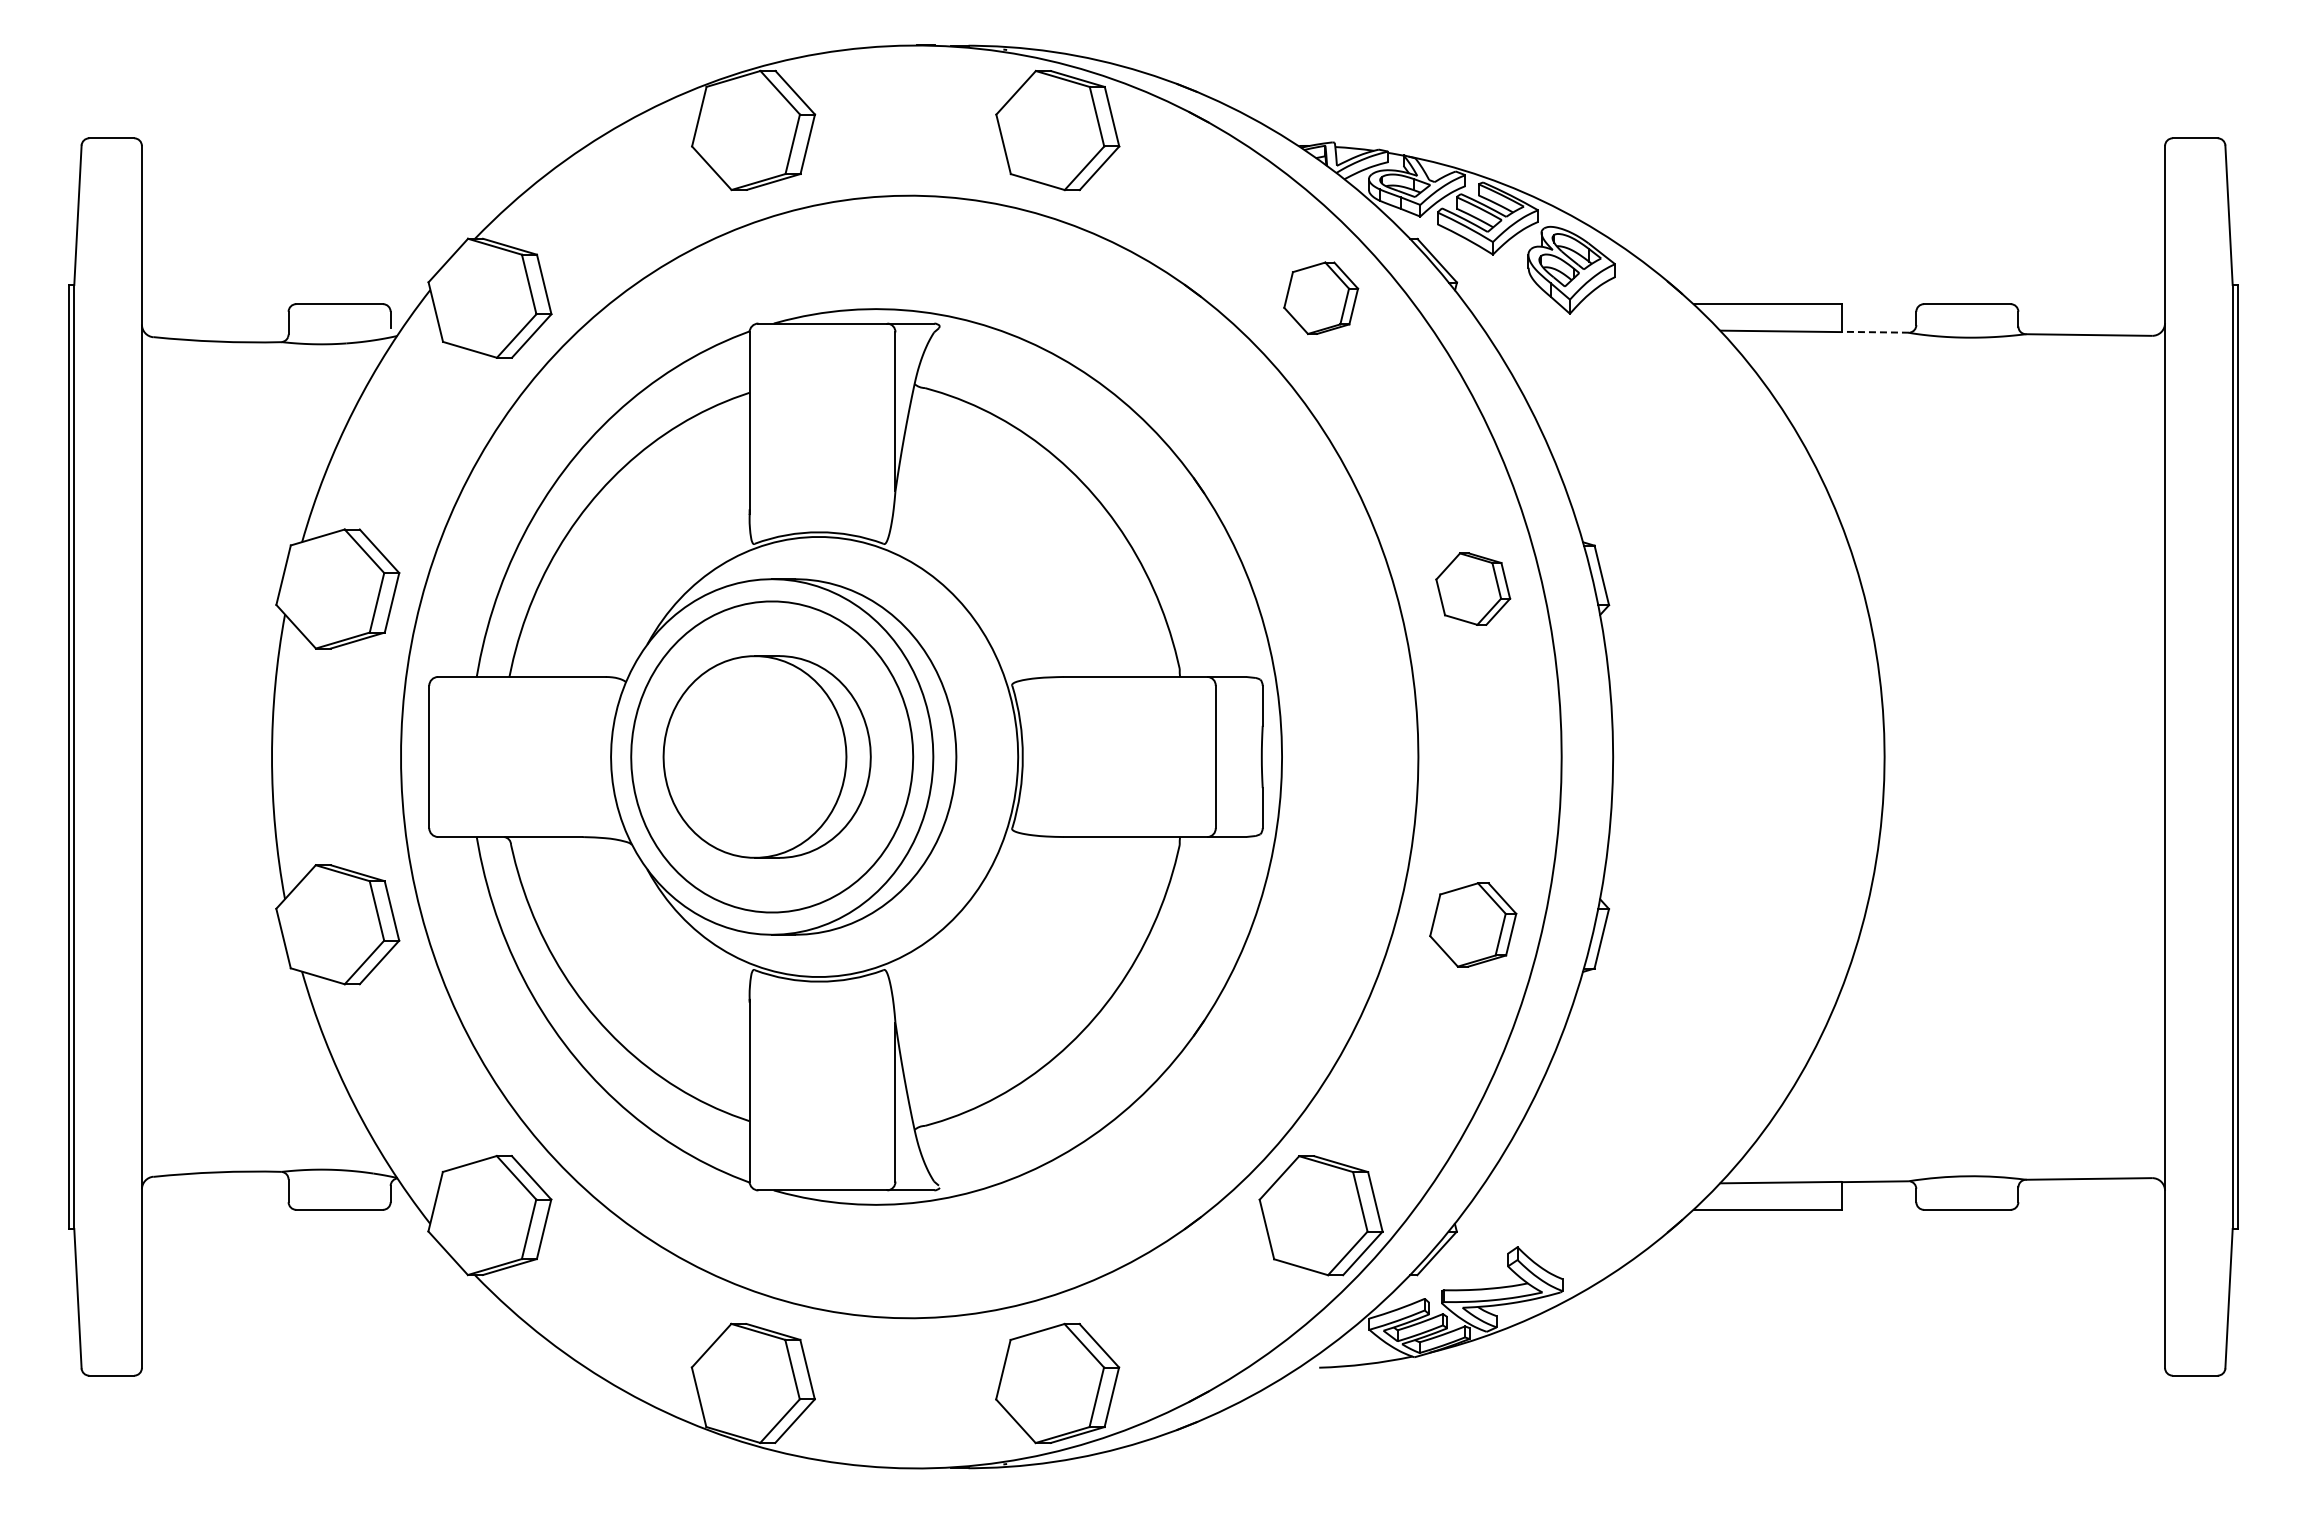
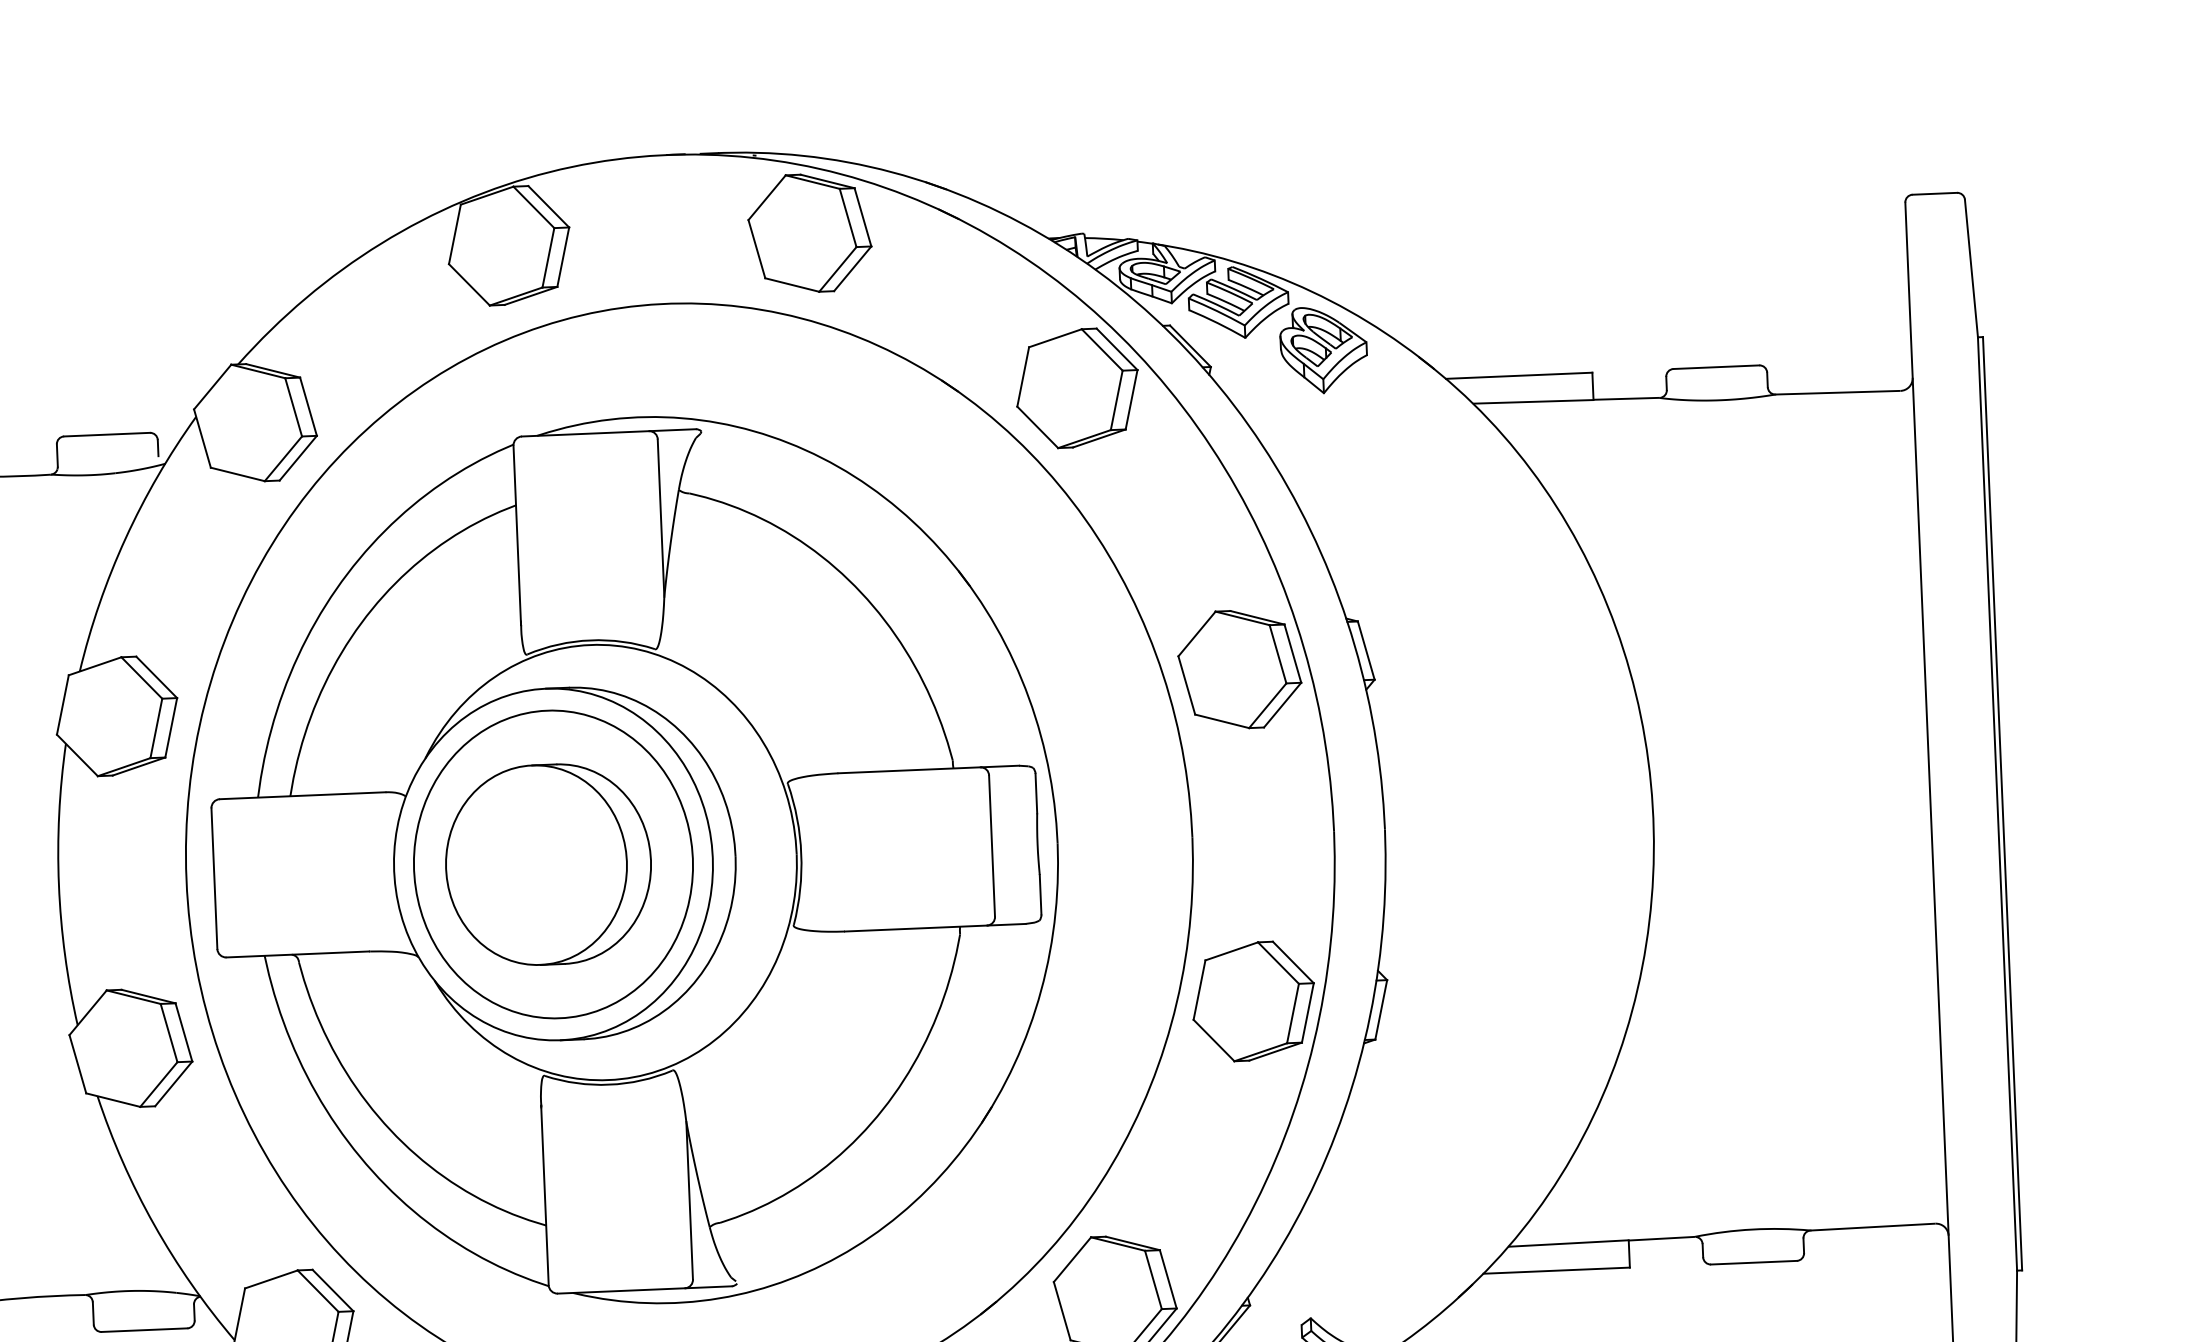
part: (1320, 297) -> (1076, 387), size x1.67
line: (1875, 332) -> (1626, 399), dashed -> solid
part: (1472, 588) -> (1238, 668), size x1.67
part: (1472, 924) -> (1252, 1001), size x1.43

